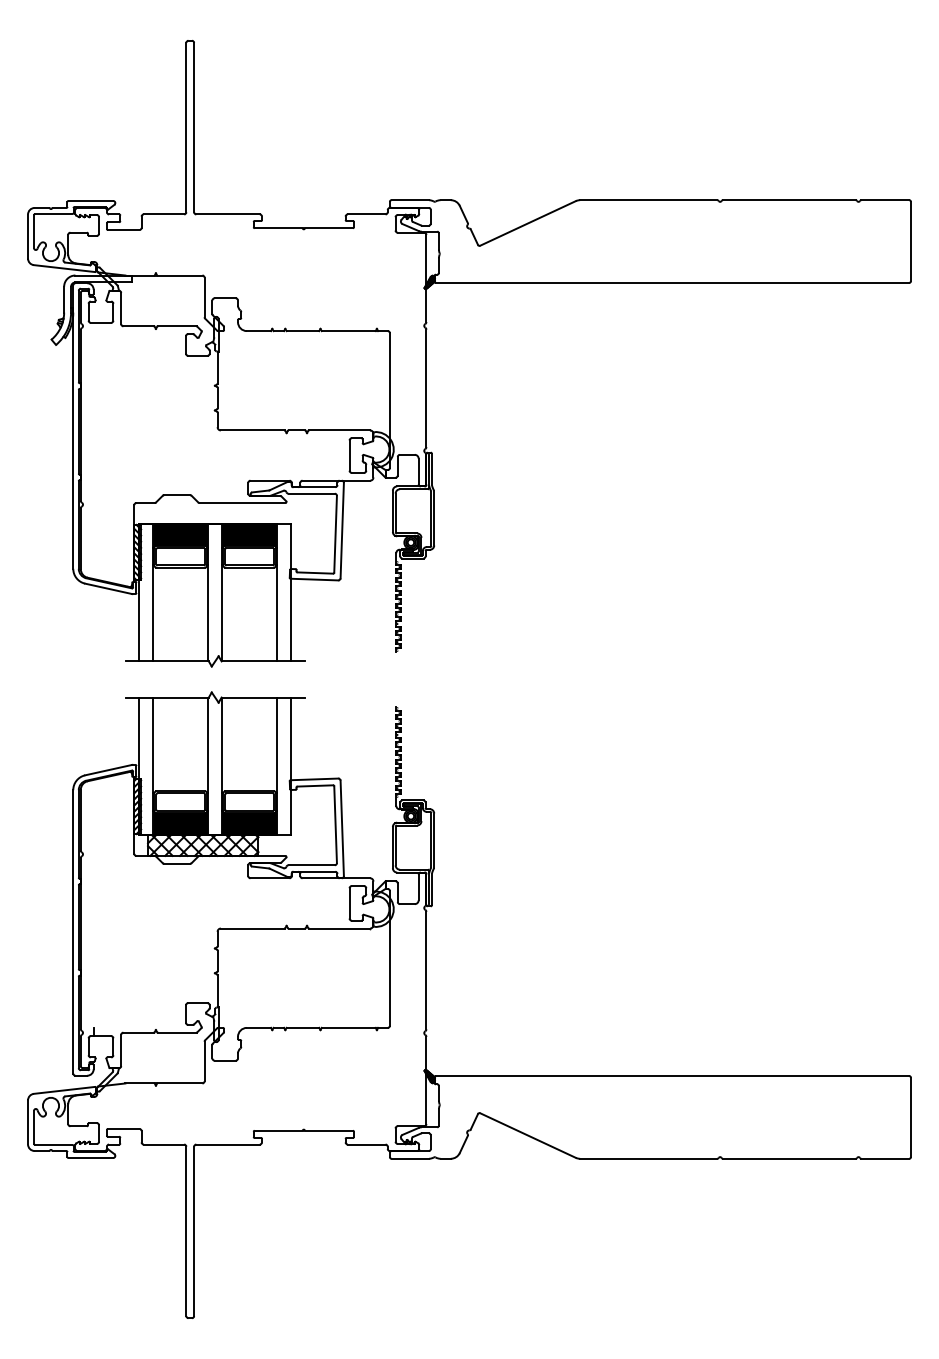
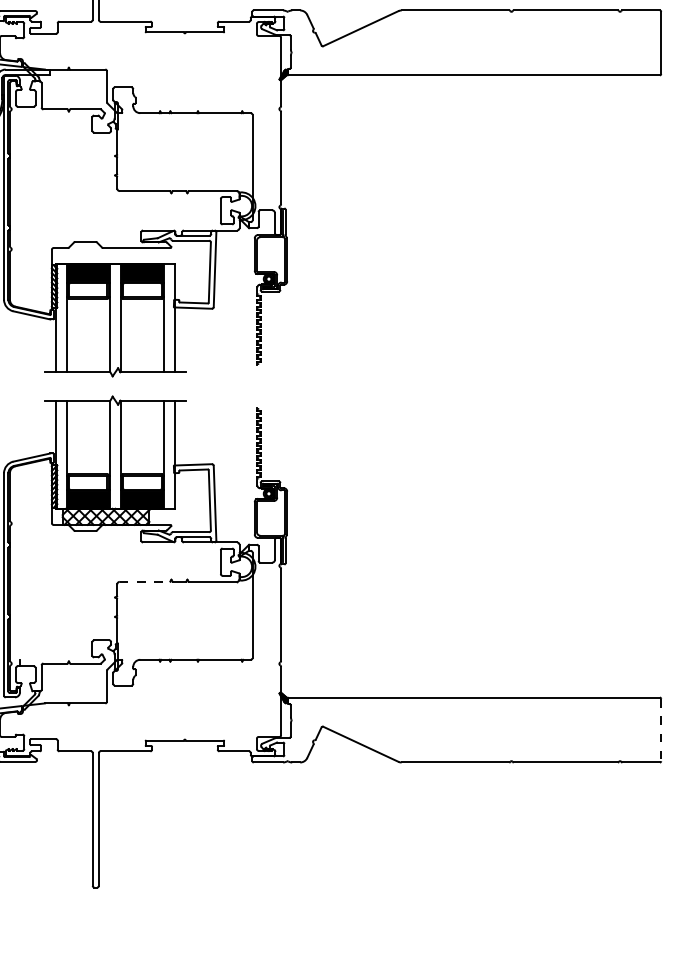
line: (252, 928) -> (144, 581), solid -> dashed
line: (910, 1117) -> (660, 730), solid -> dashed

